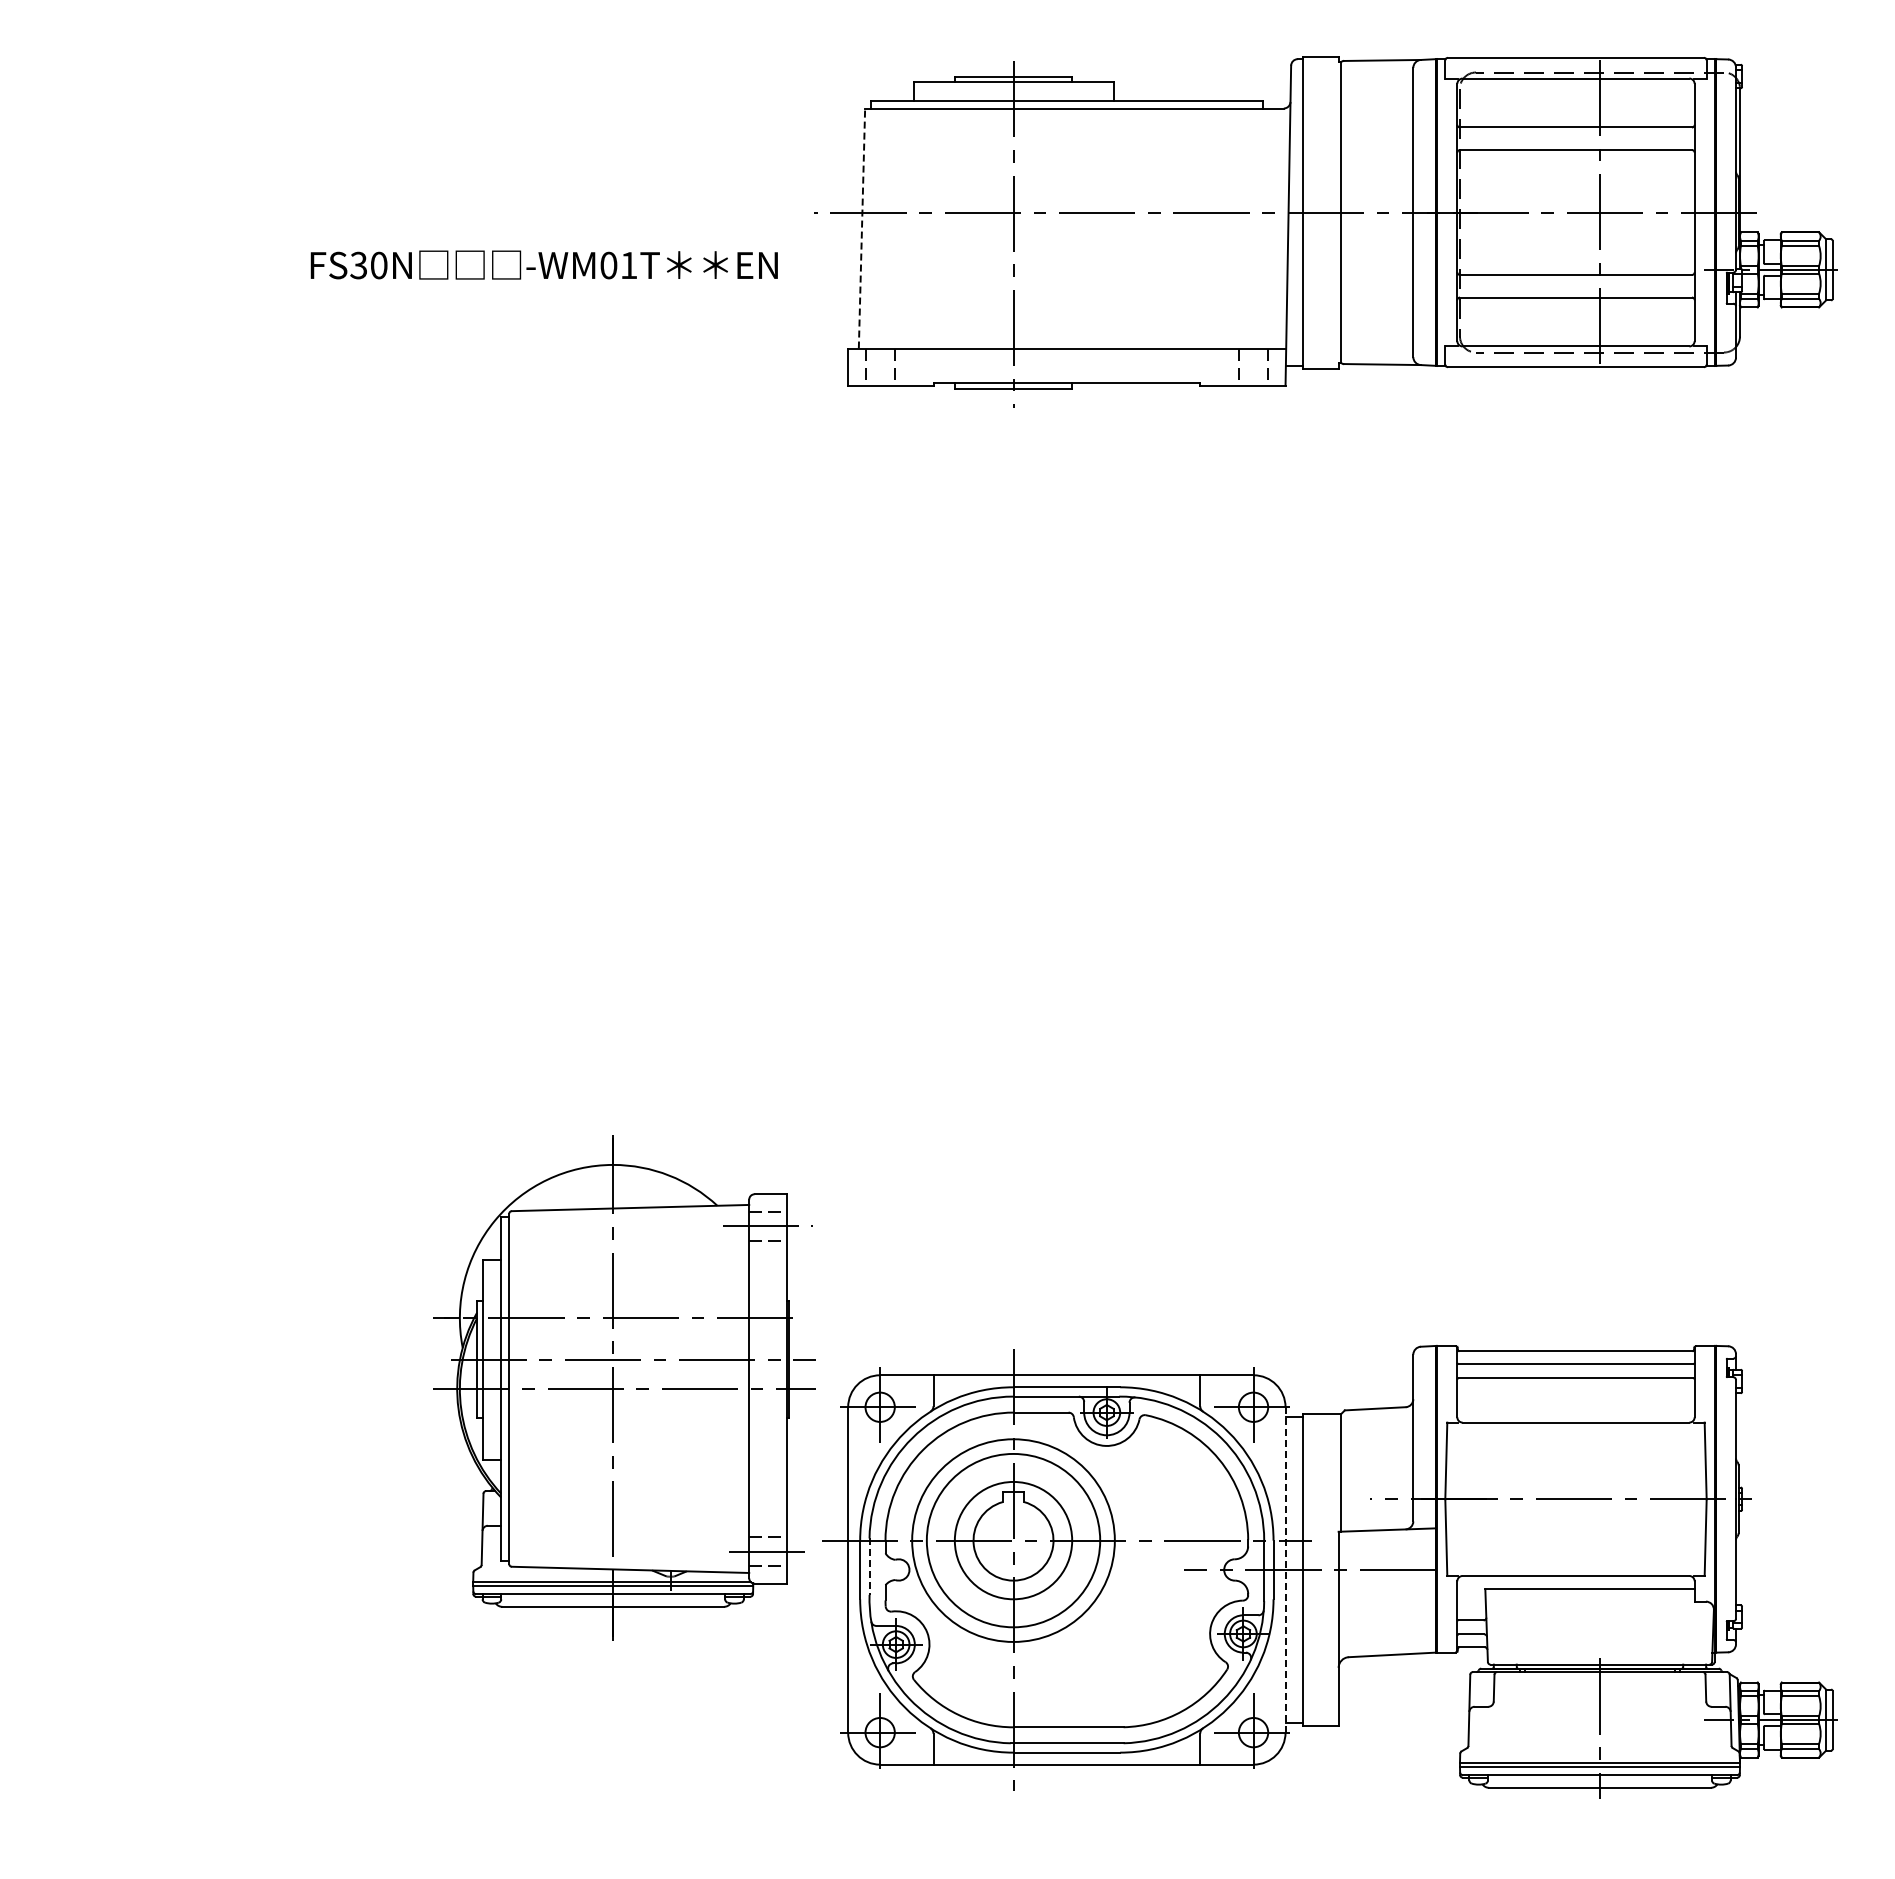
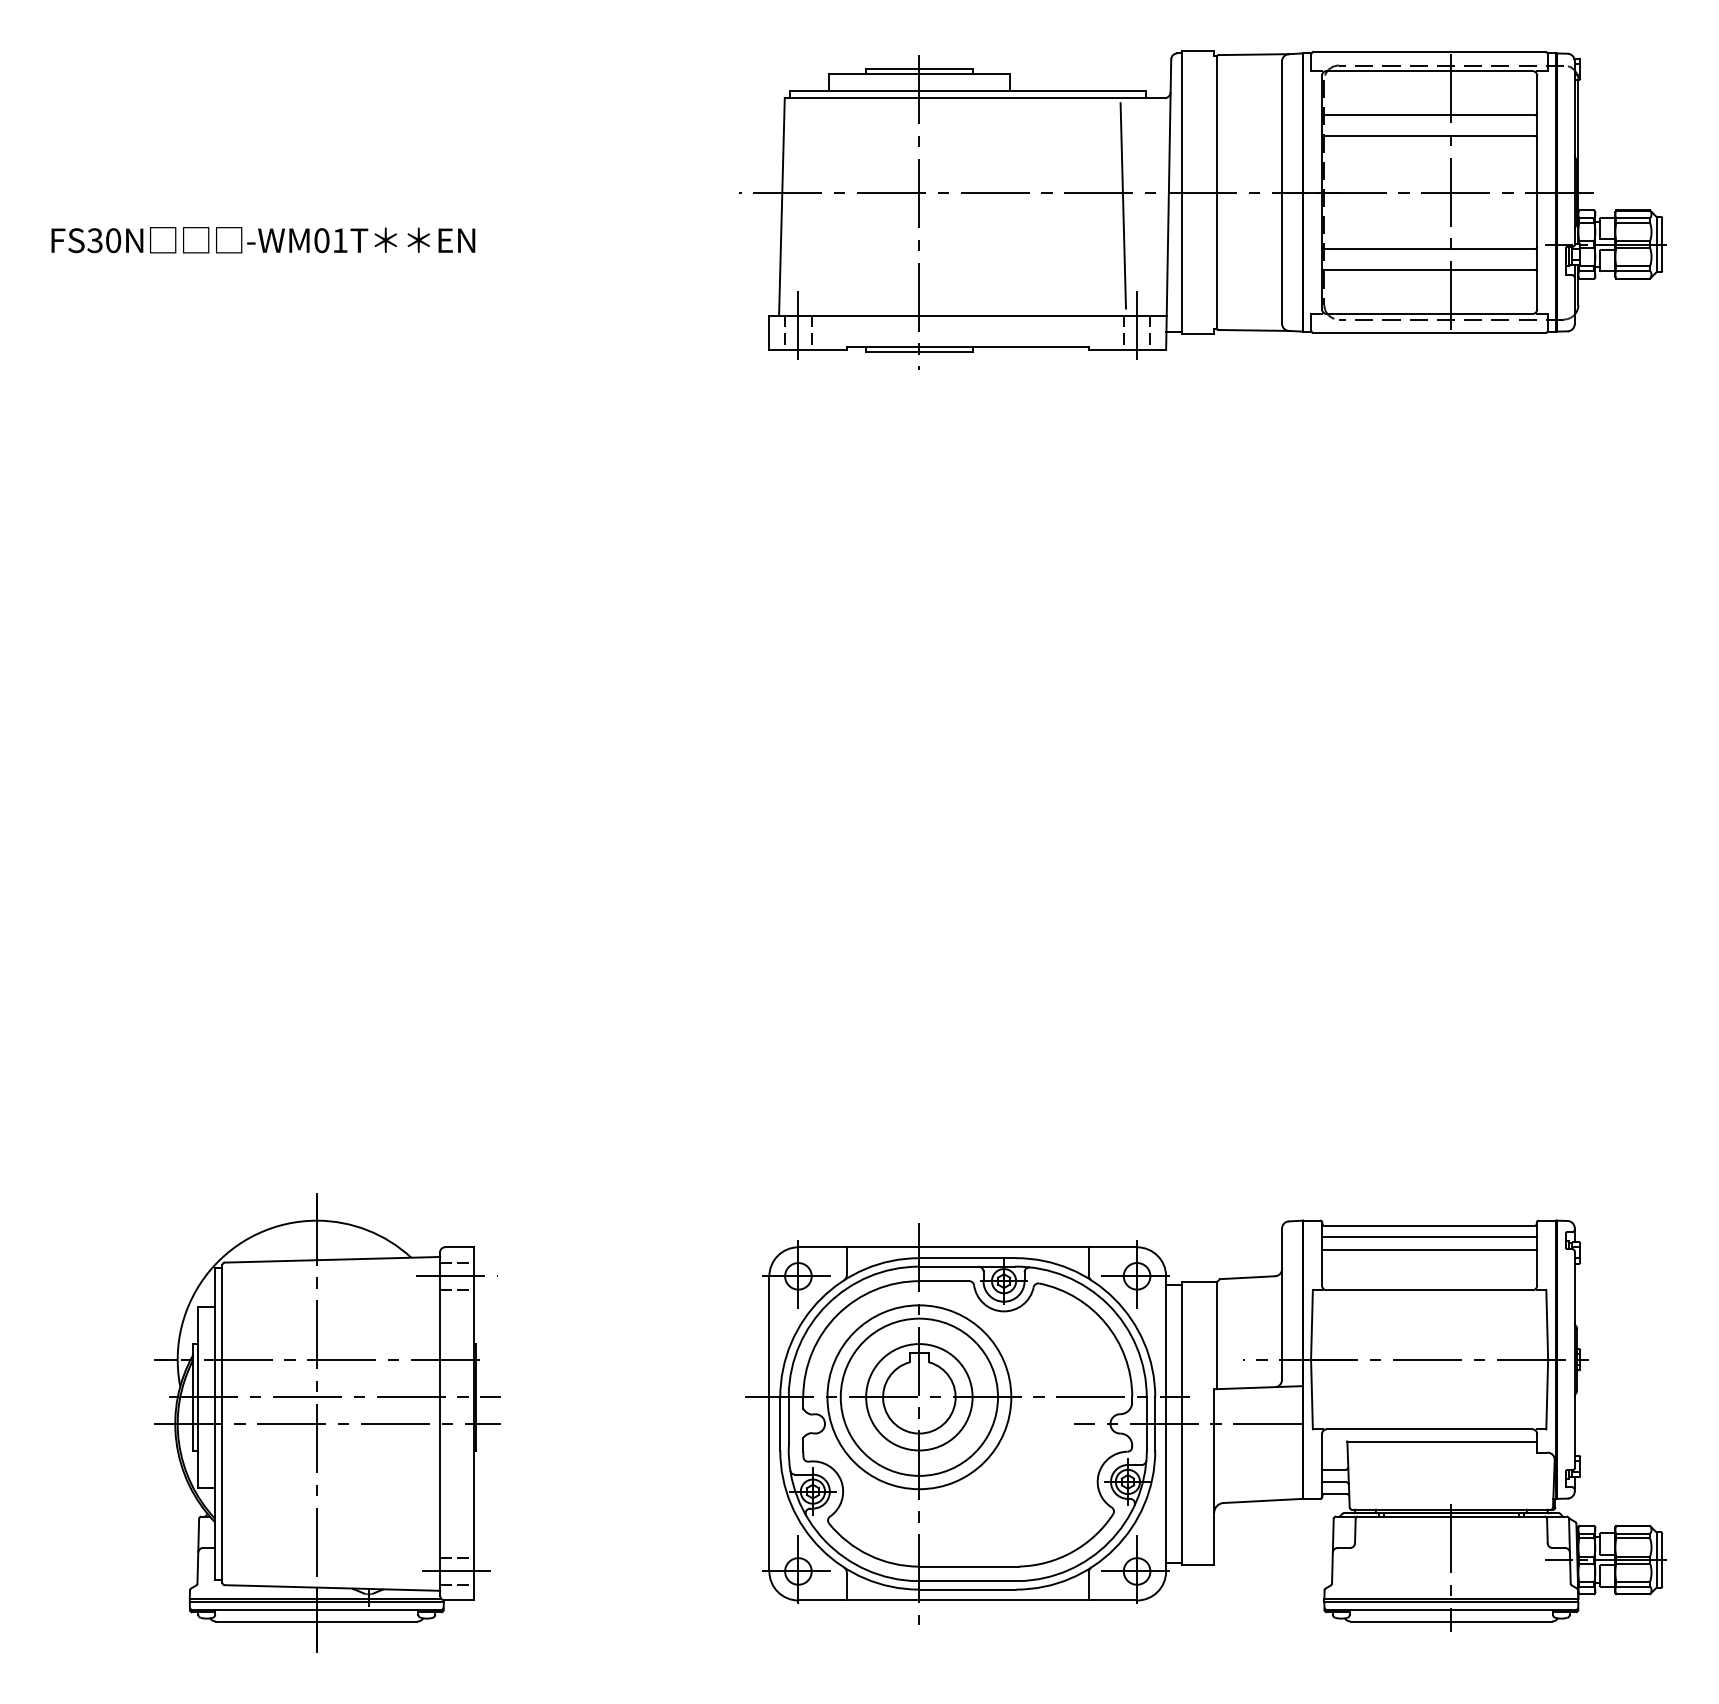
line: (1238, 226) -> (1123, 205), added
line: (862, 228) -> (782, 207), dashed -> solid
text: (543, 264) -> (262, 239), moved
line: (880, 361) -> (798, 327), added
line: (1253, 361) -> (1137, 327), added
part: (624, 1387) -> (327, 1422), moved
line: (869, 1567) -> (788, 1421), dashed -> solid
line: (1285, 1569) -> (1166, 1423), dashed -> solid

